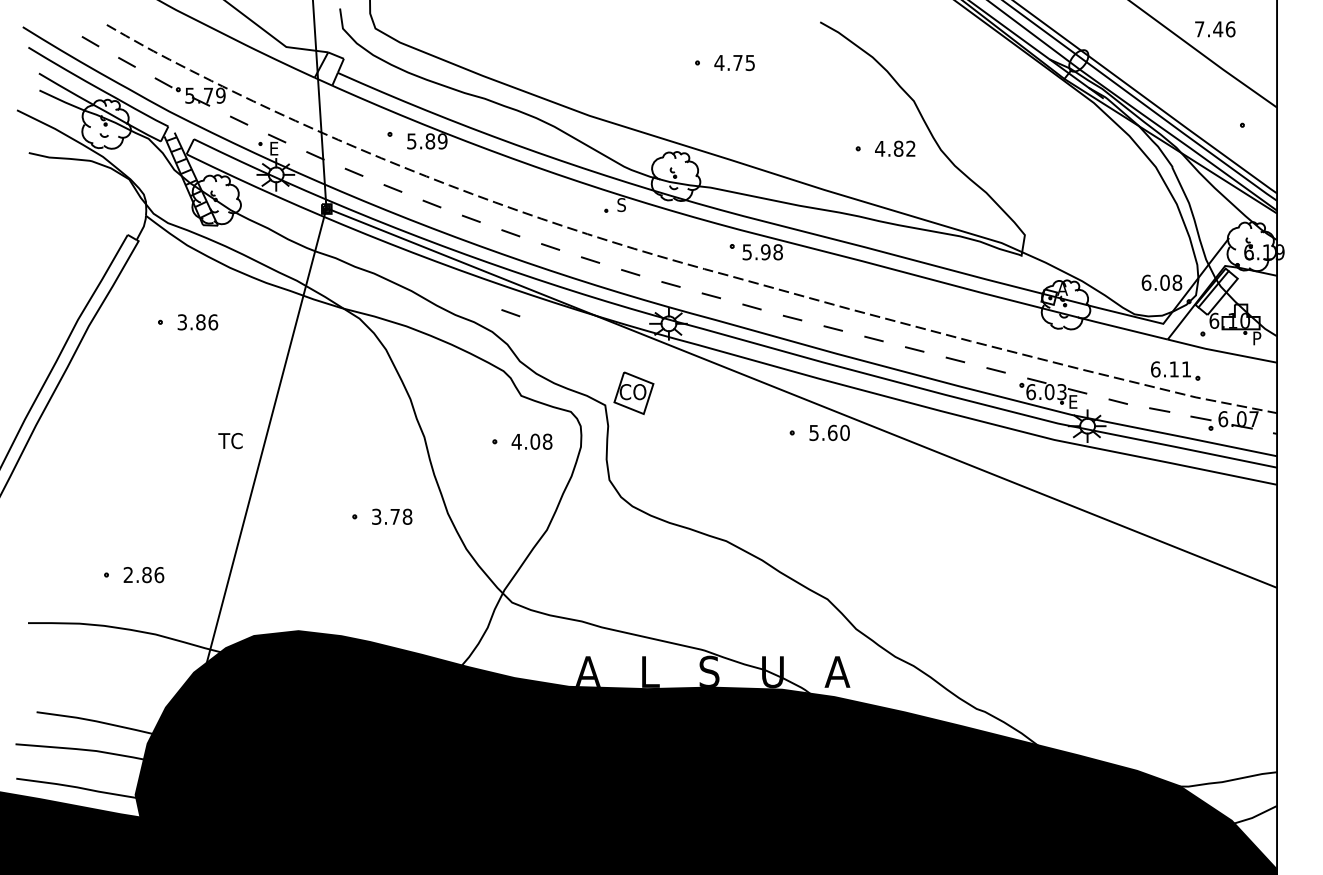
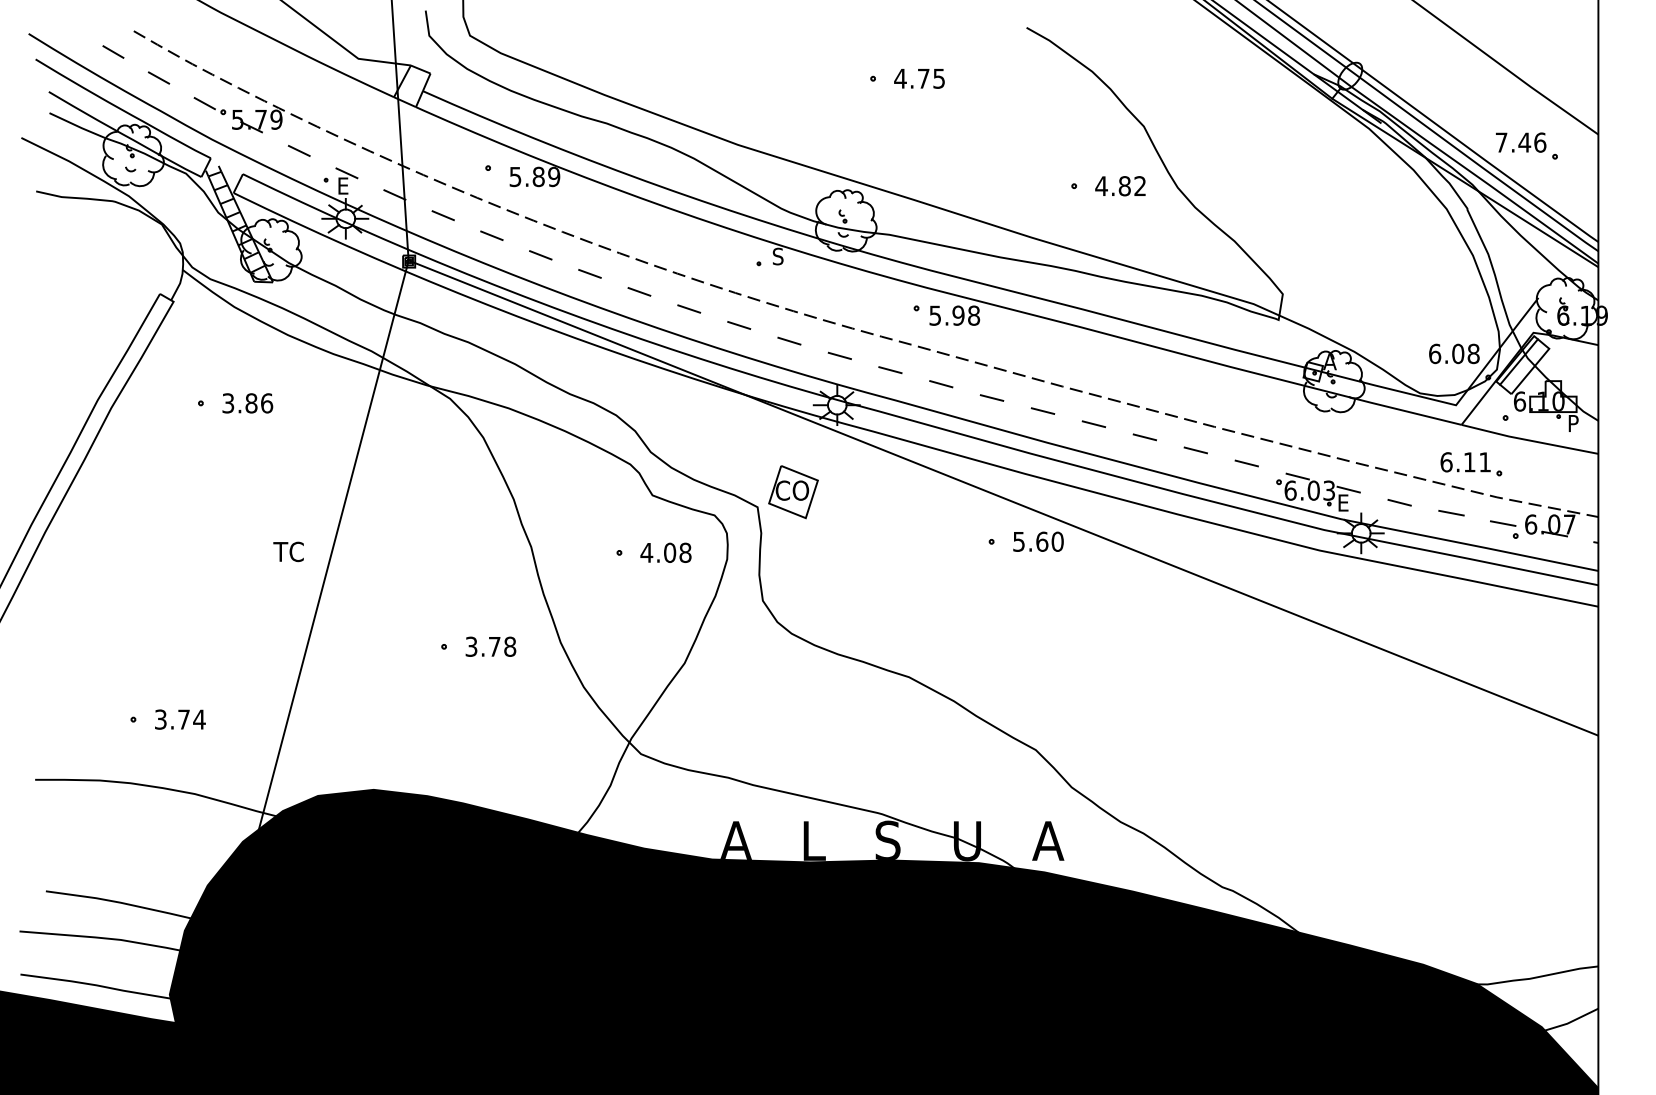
text: (1215, 29) -> (1521, 142), moved
line: (510, 312) -> (639, 391), removed
text: (144, 574) -> (180, 719), 2.86 -> 3.74

